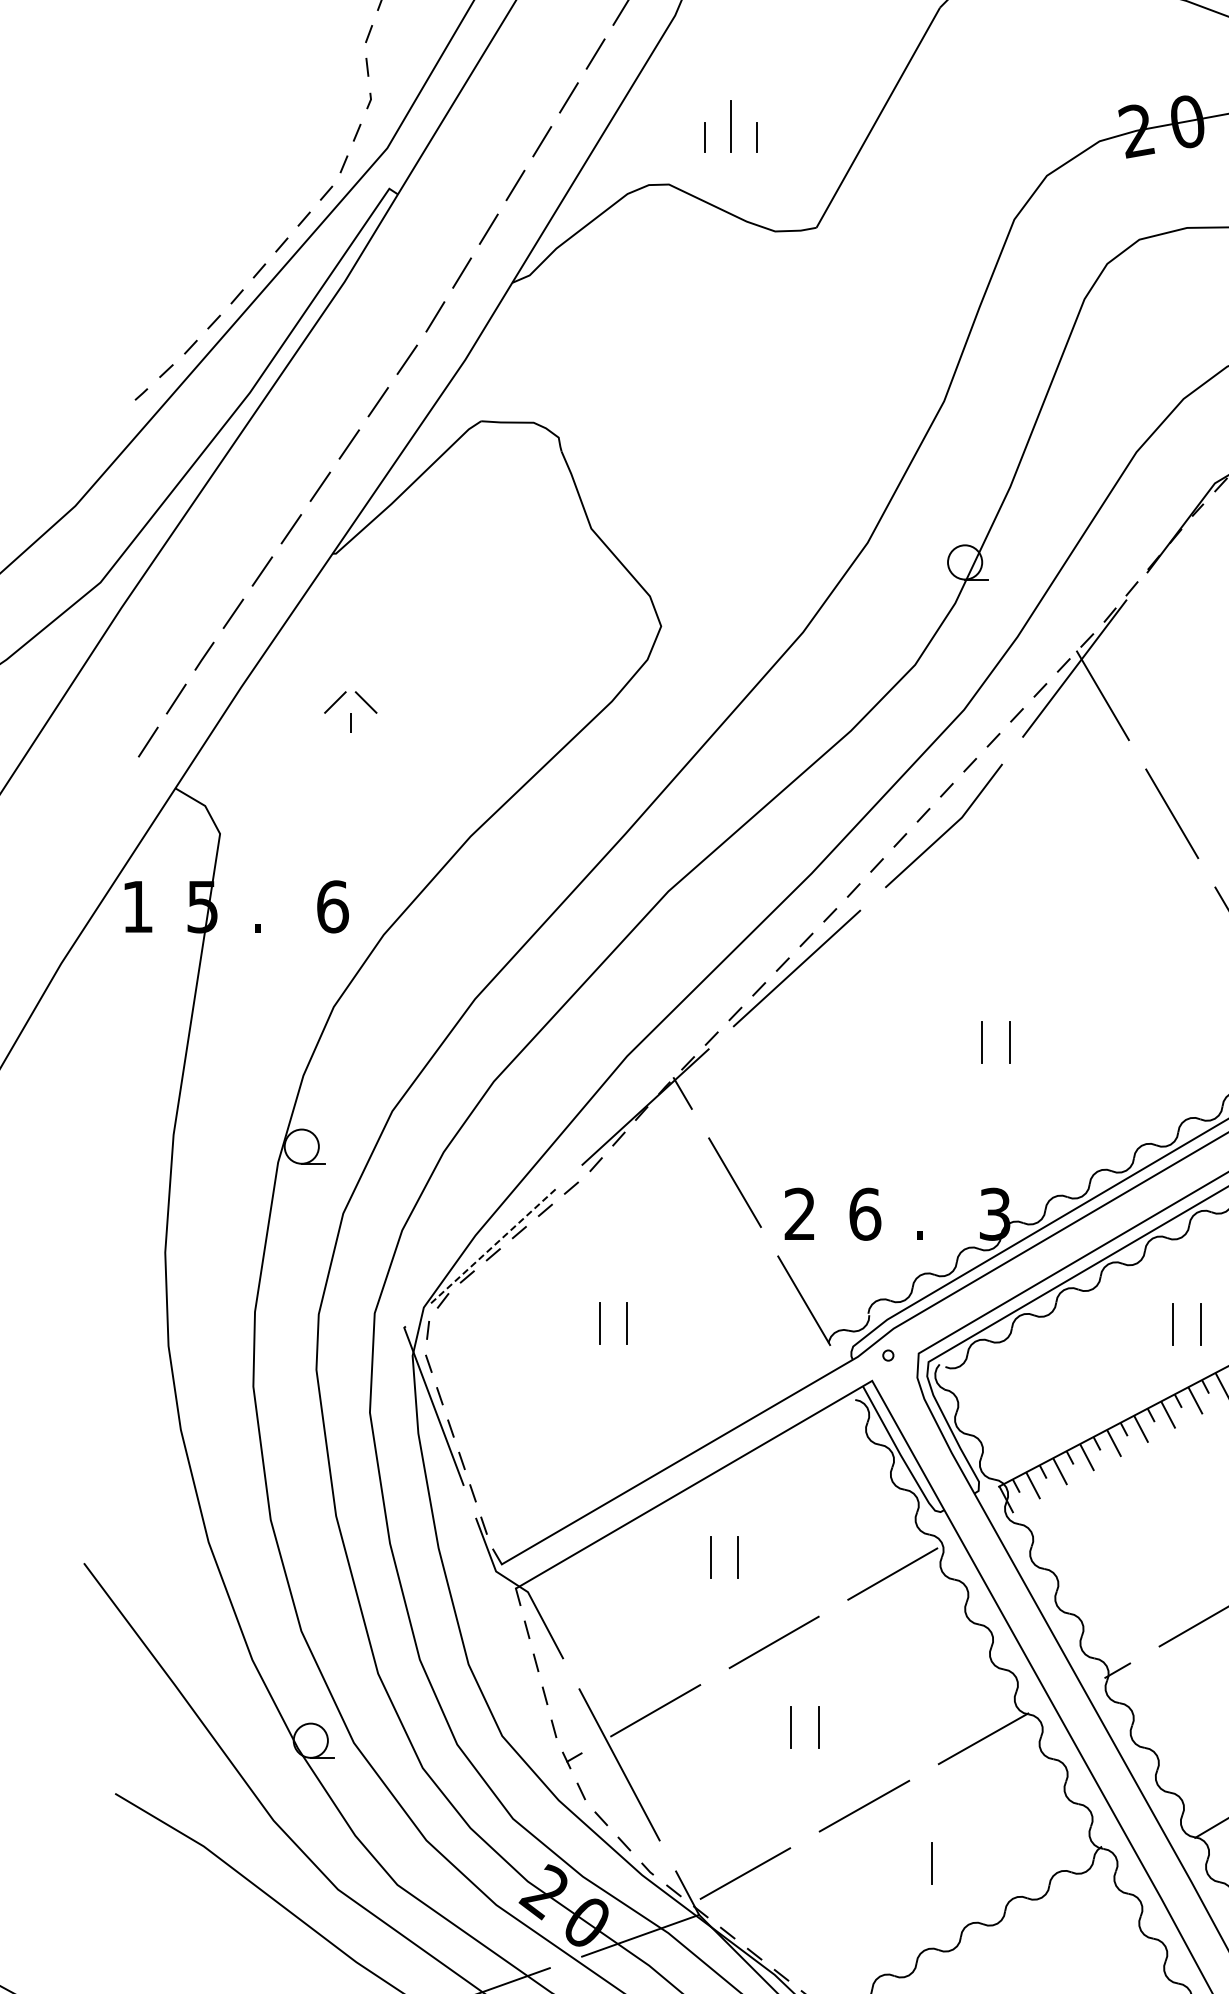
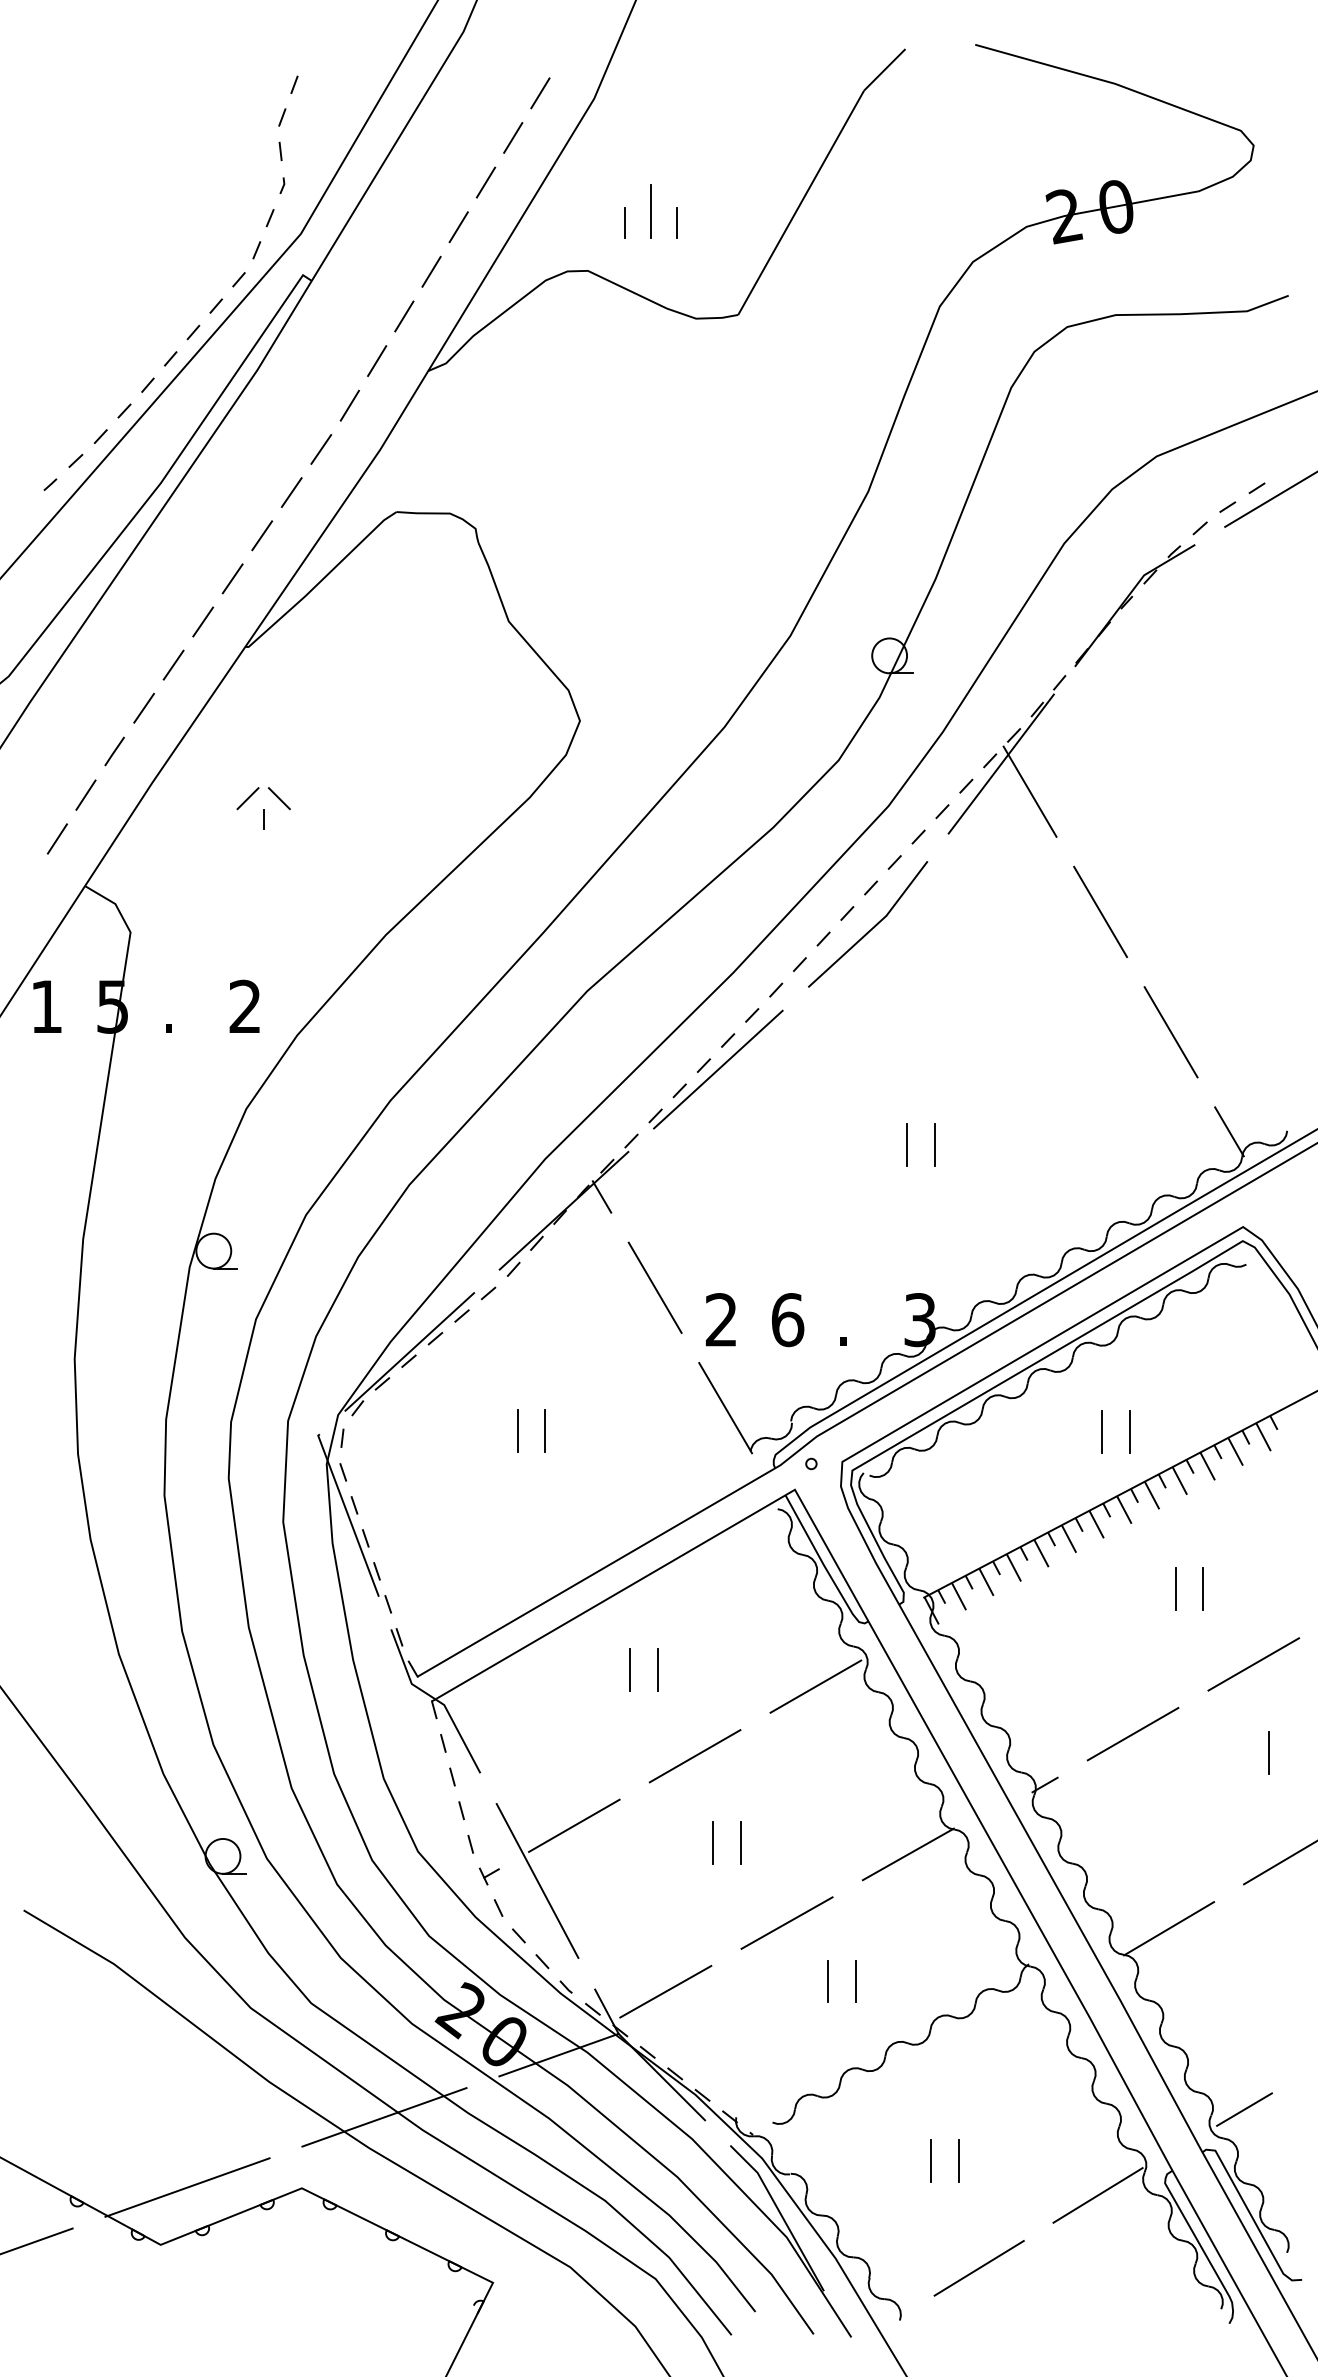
text: (332, 906) -> (245, 1006), 6 -> 2
line: (494, 1245) -> (410, 1351), dashed -> solid
line: (905, 1863) -> (828, 1981), added

